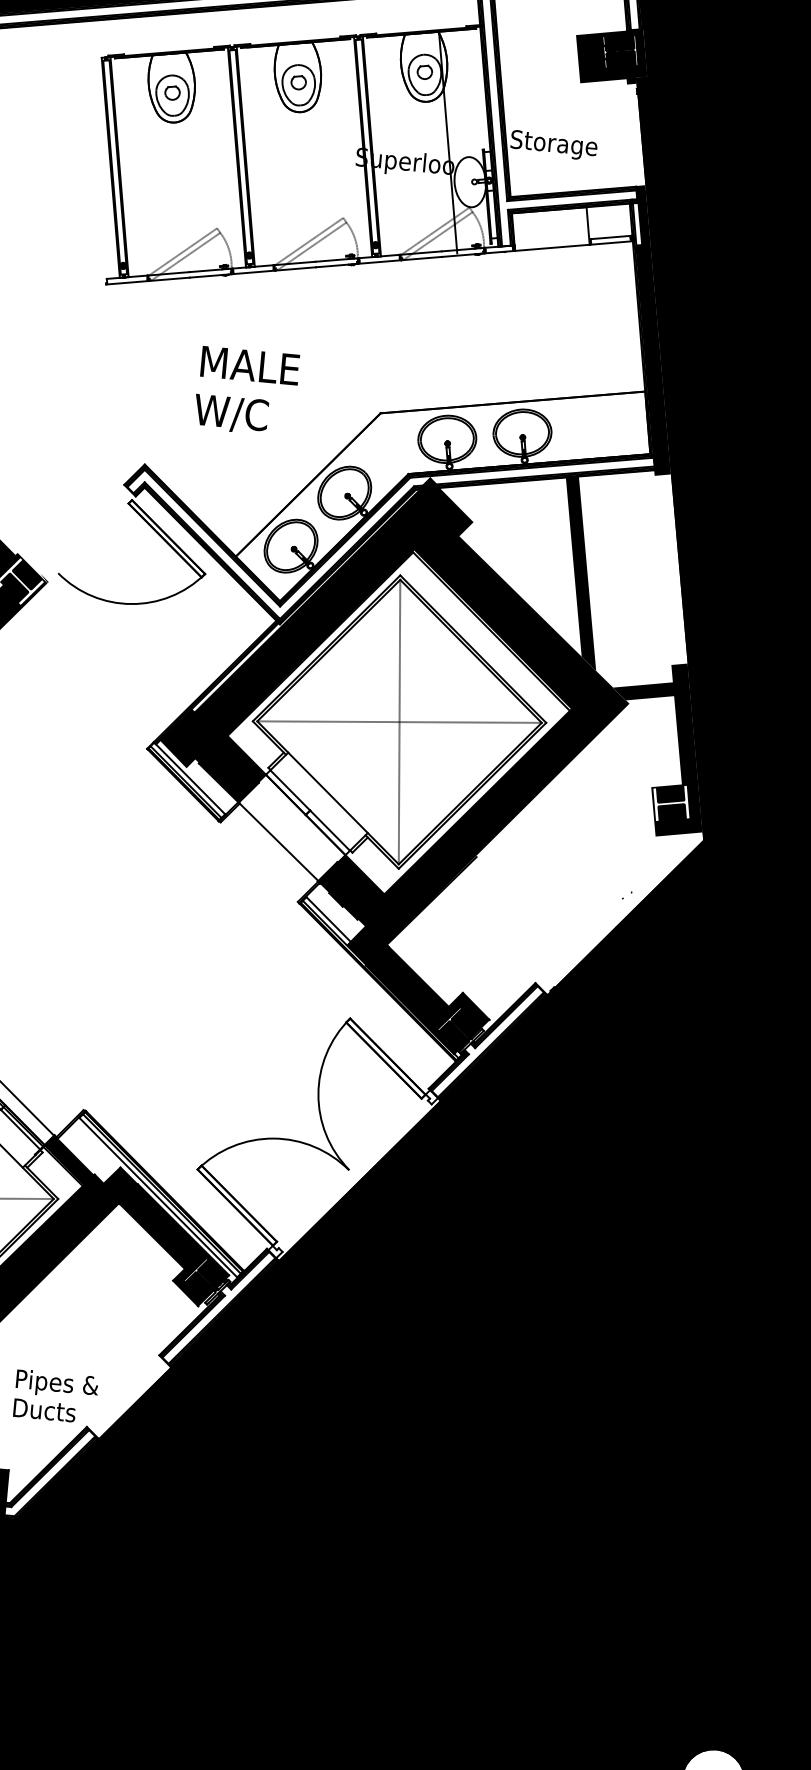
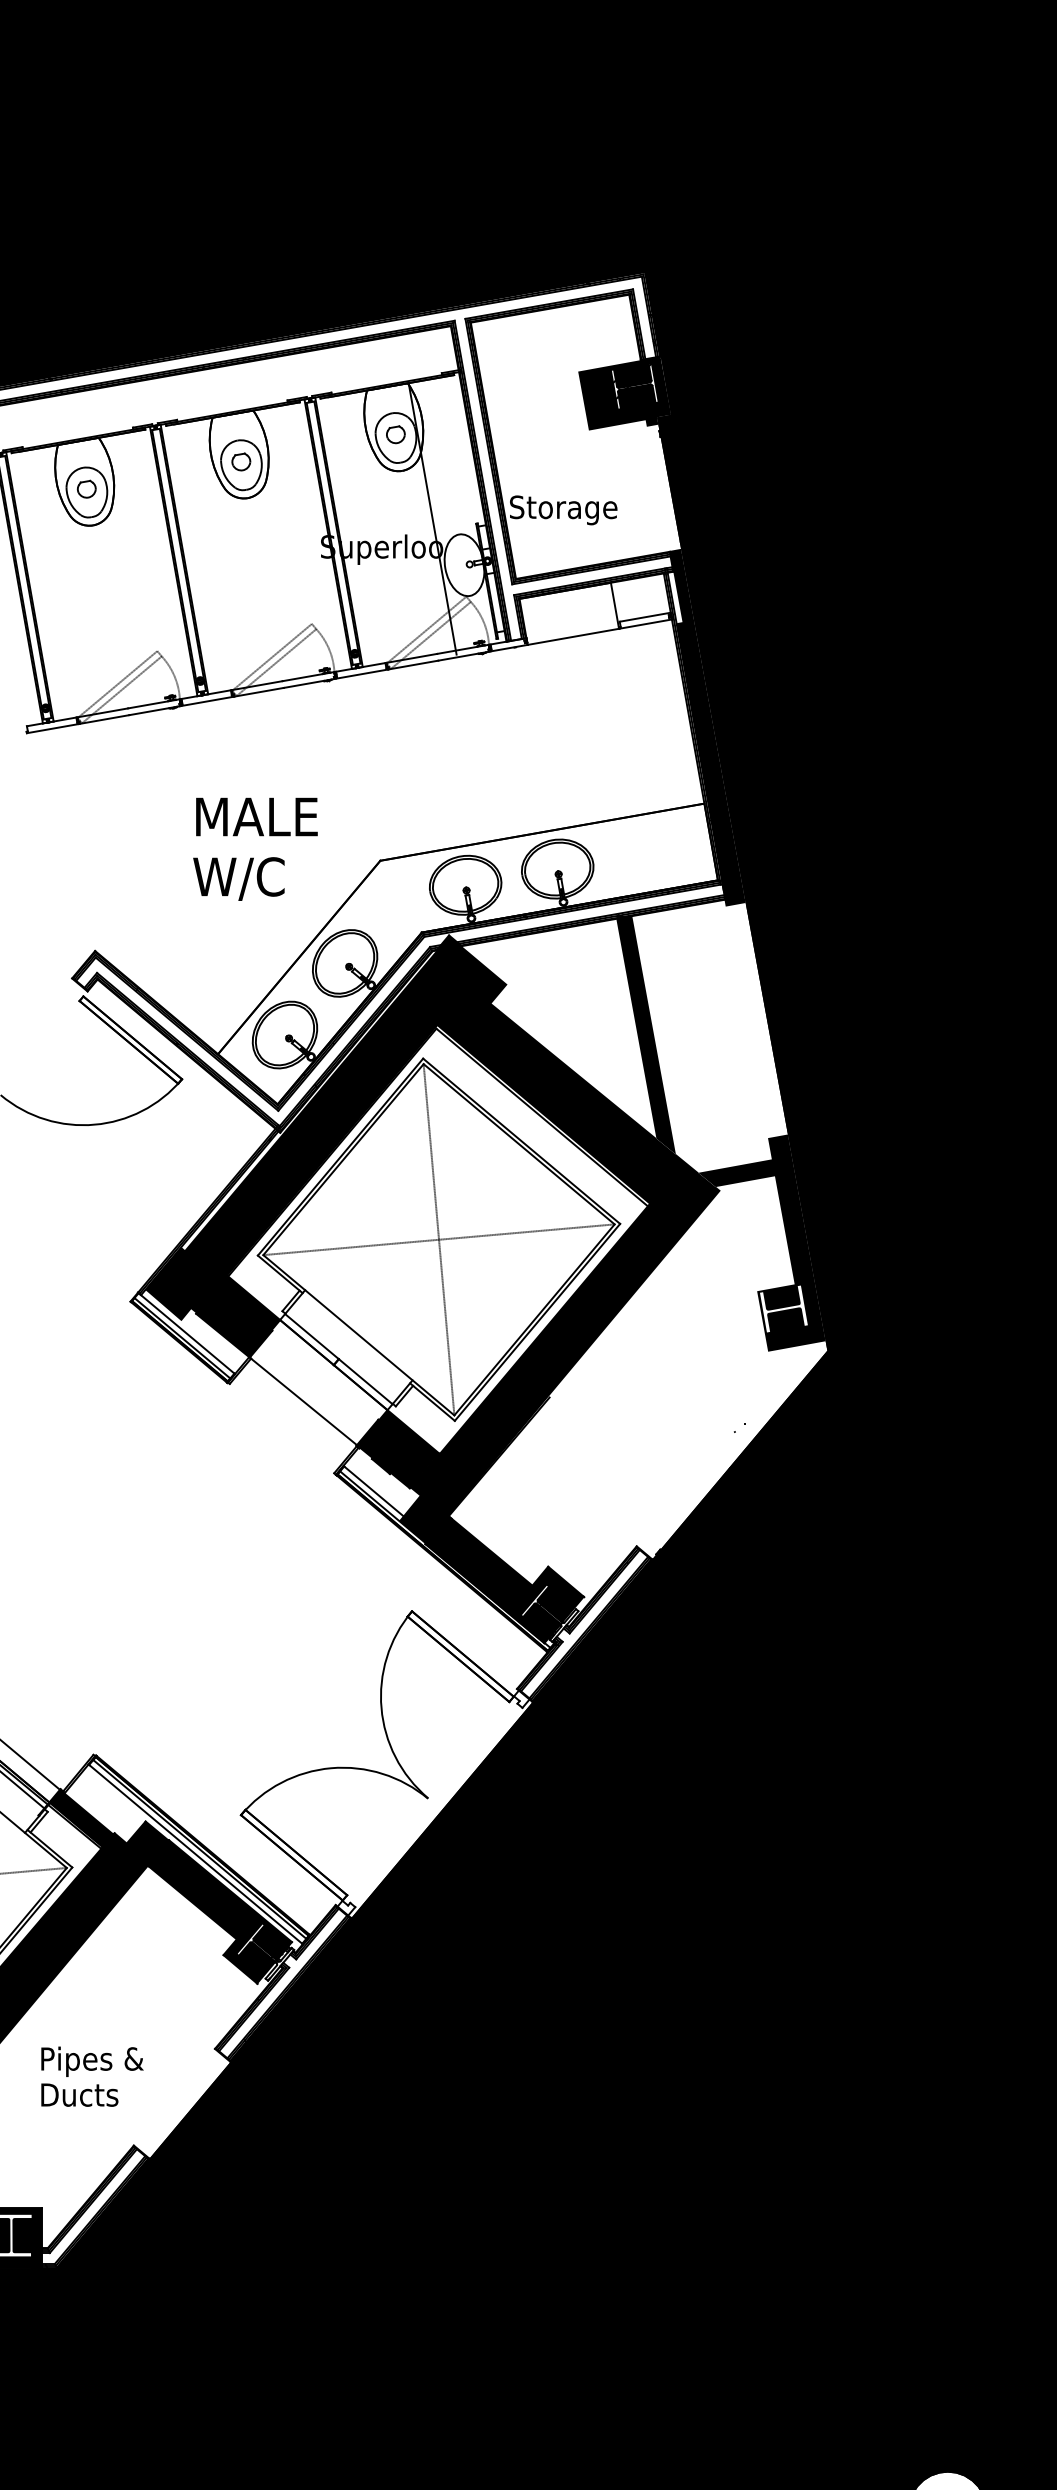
text: (246, 390) -> (255, 848), moved
text: (56, 1396) -> (92, 2076), moved

